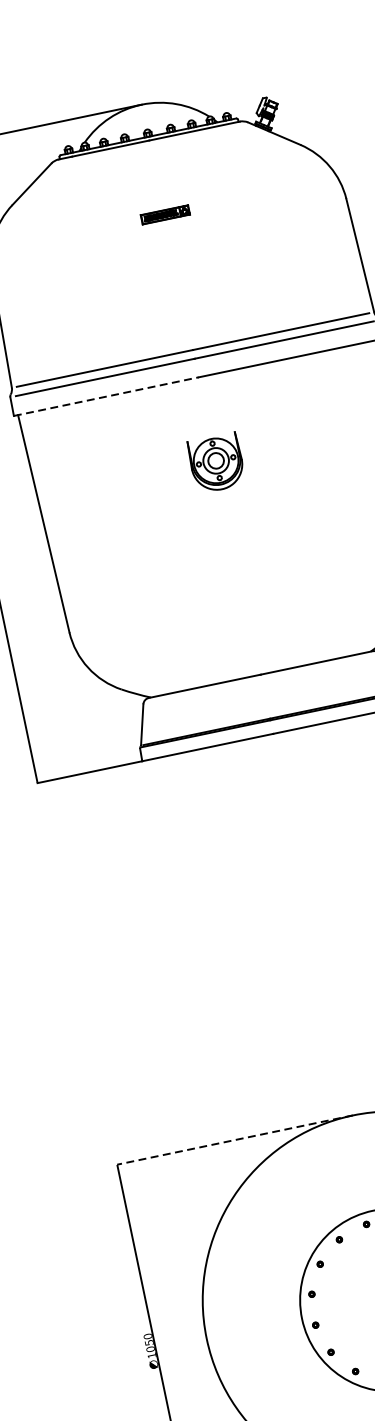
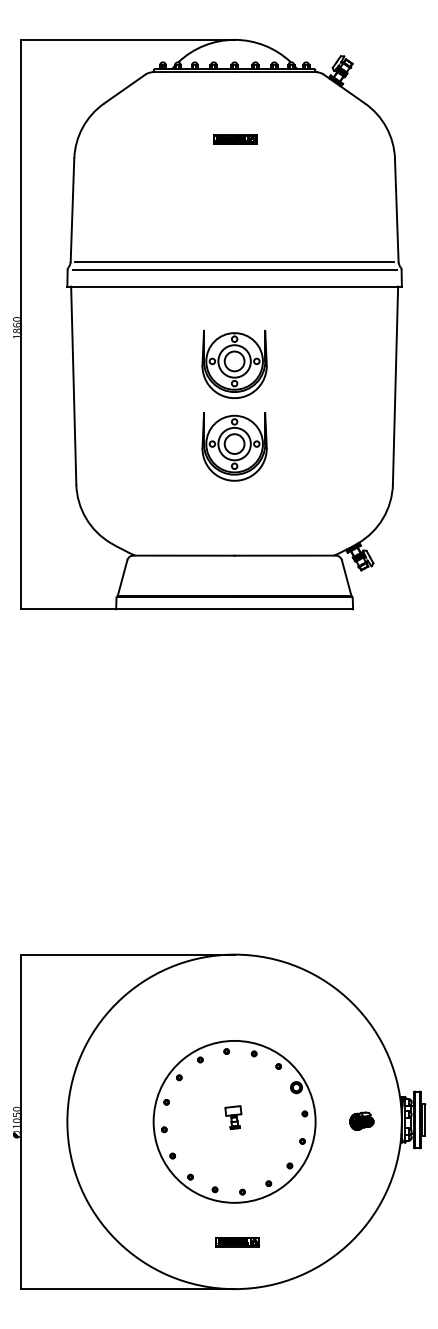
line: (106, 396) -> (151, 286), dashed -> solid
part: (216, 462) -> (234, 363), size x1.43
part: (235, 554) -> (234, 446), added
line: (234, 1140) -> (127, 954), dashed -> solid

